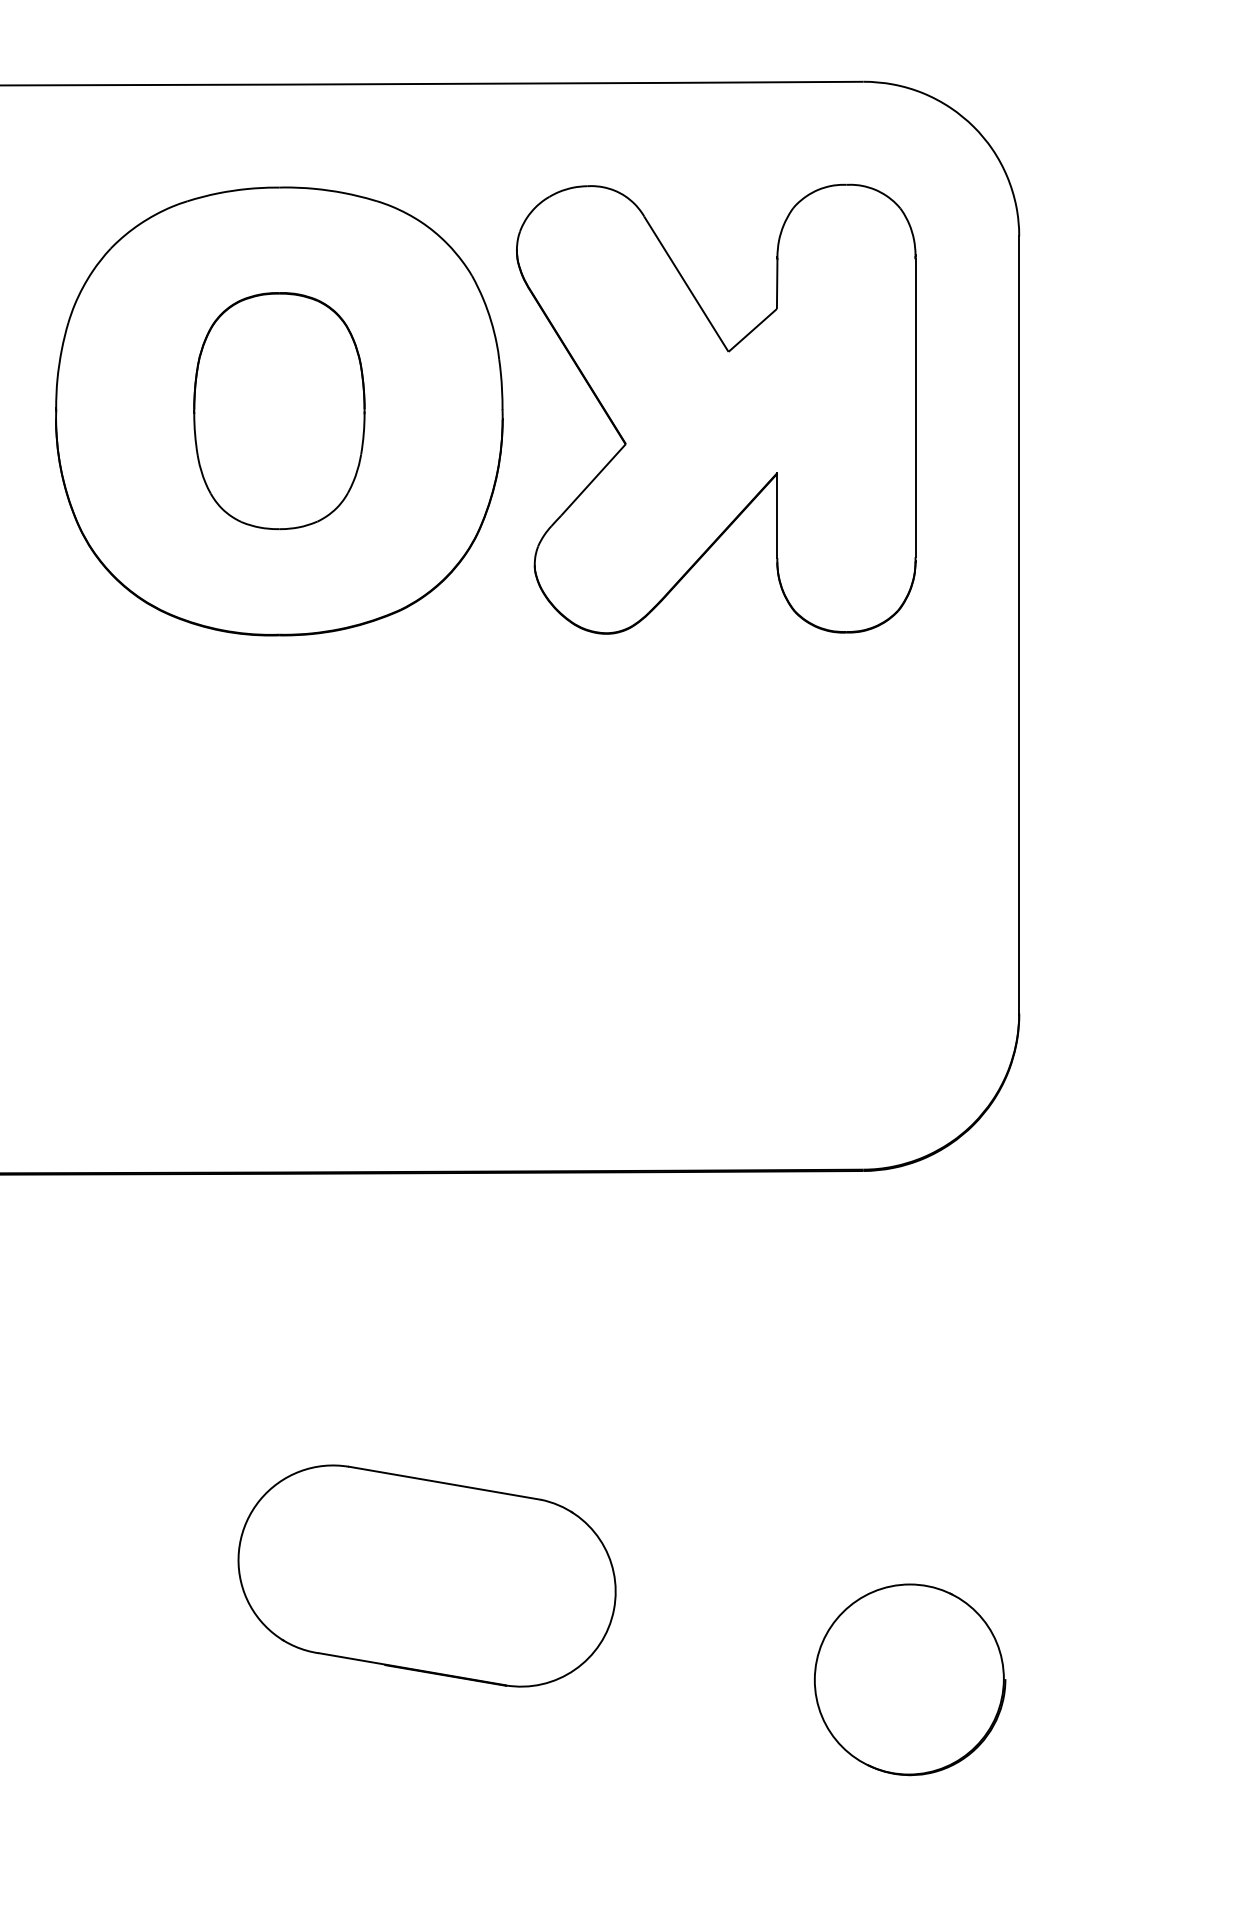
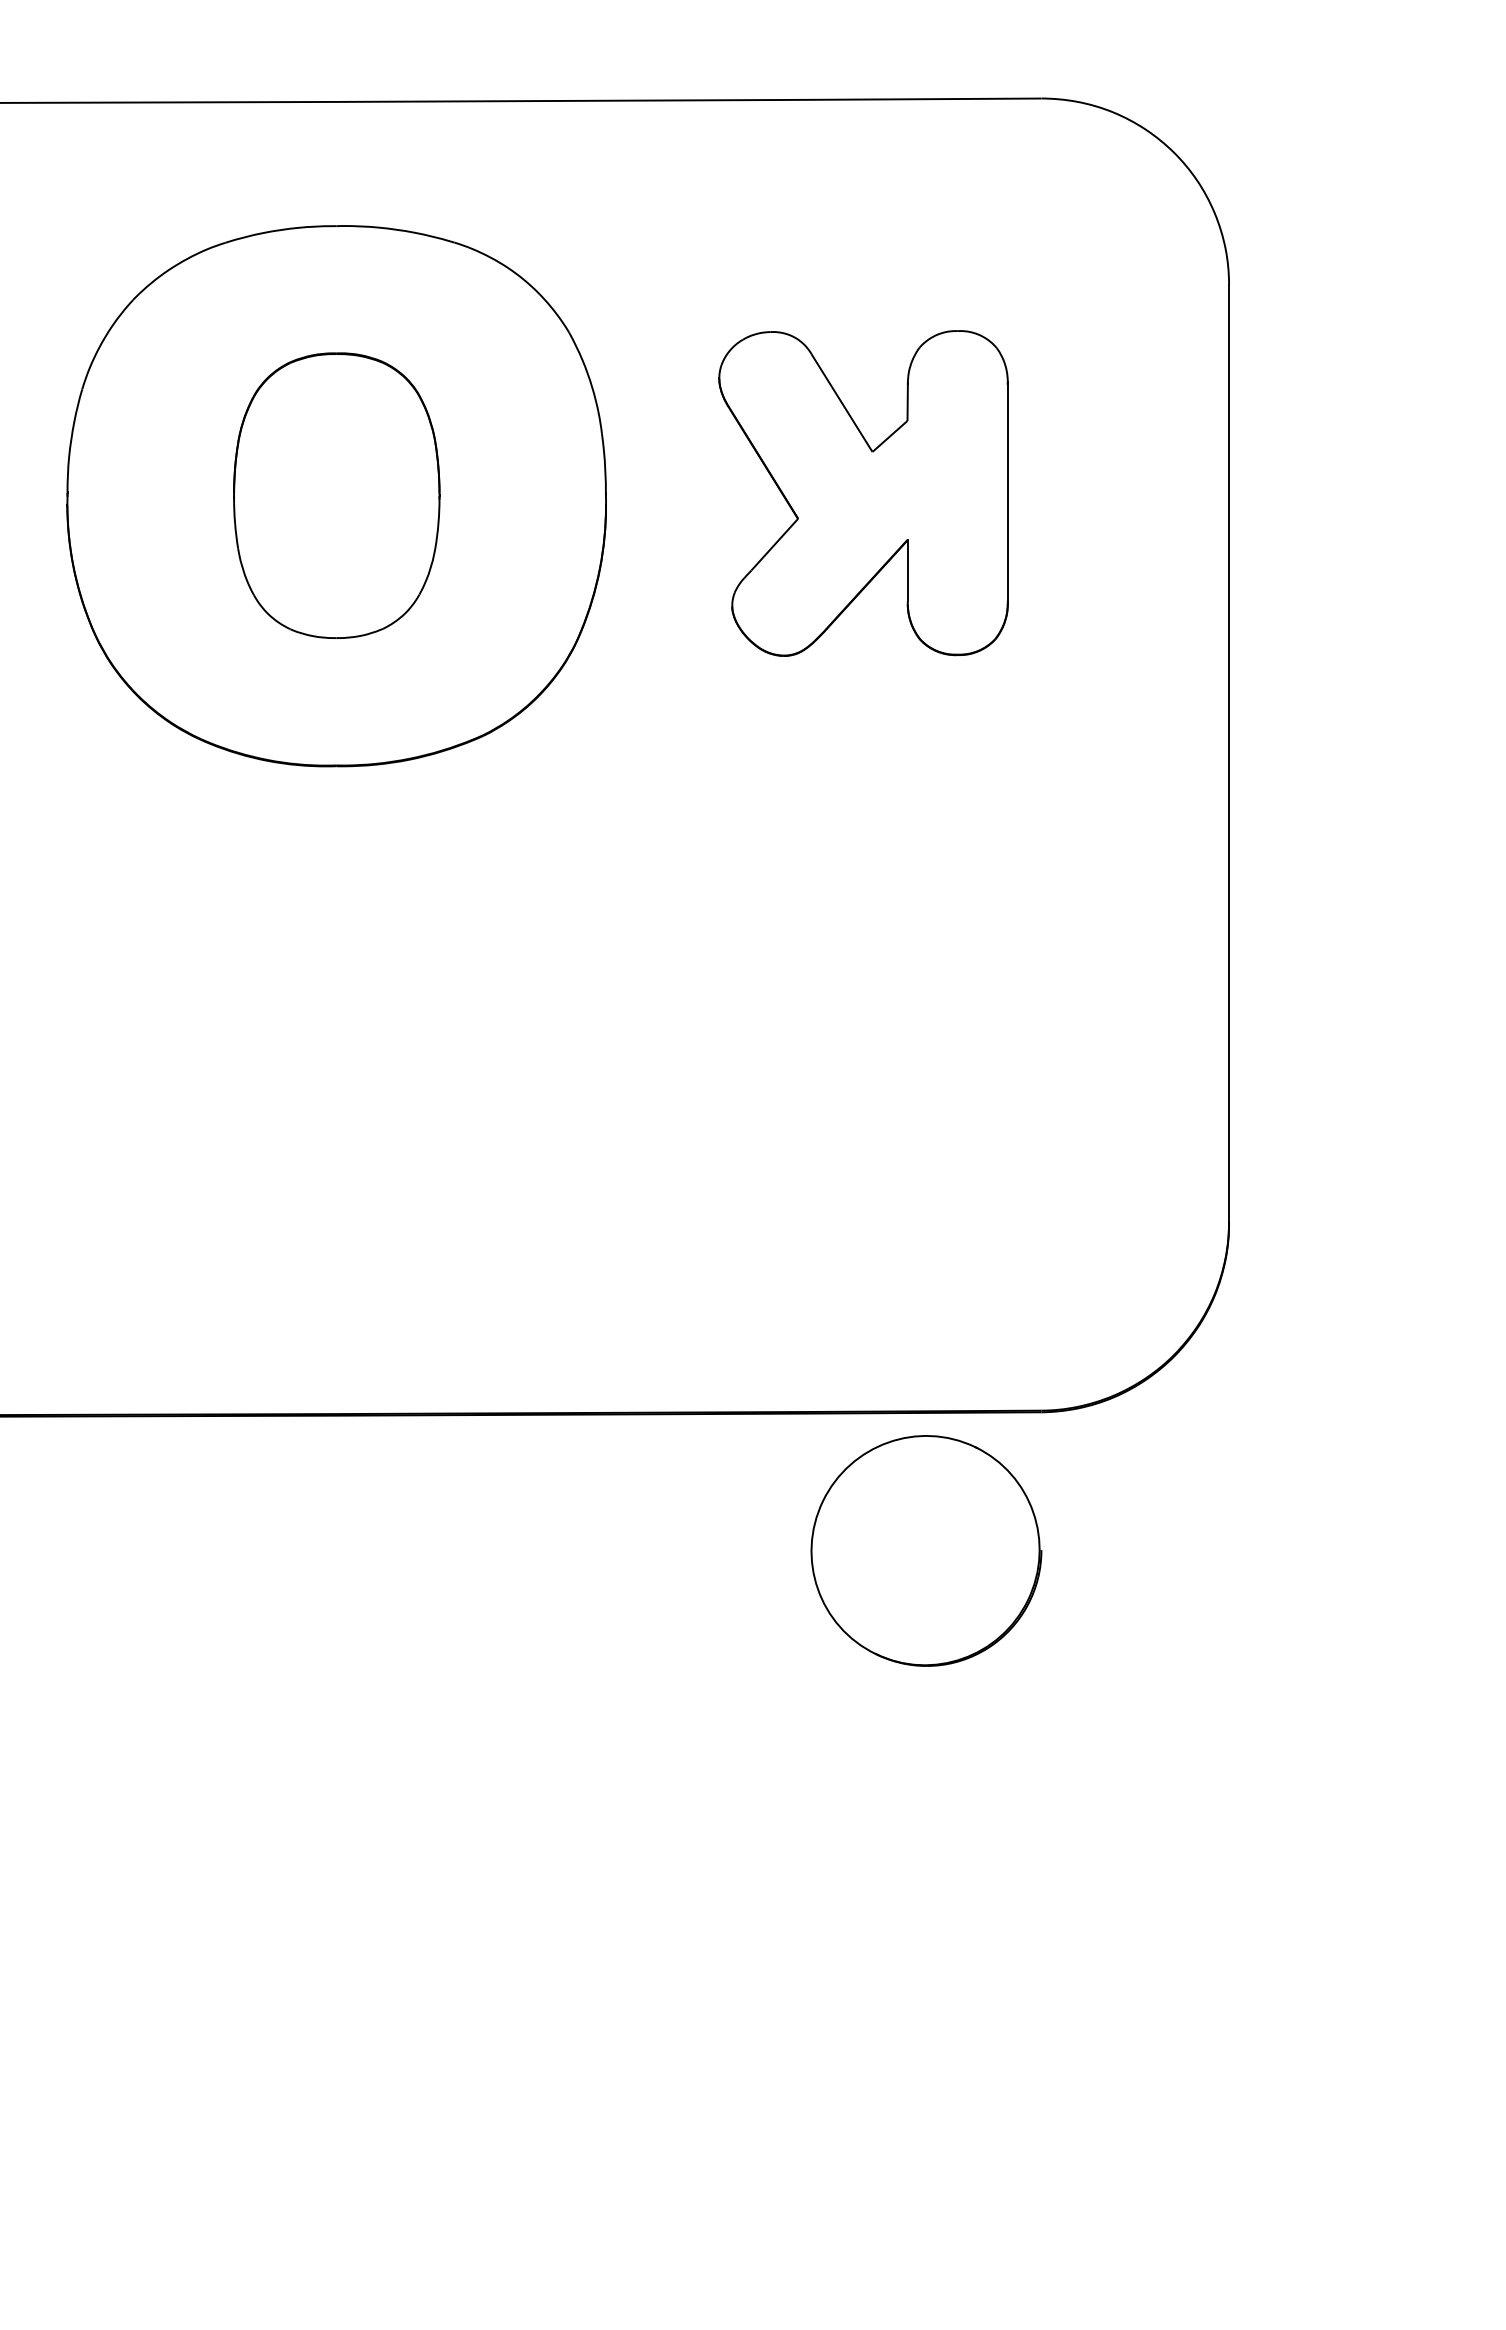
part: (716, 409) -> (863, 493), size x0.6
part: (426, 1575) -> (514, 1900), removed
part: (910, 1679) -> (926, 1550), moved

